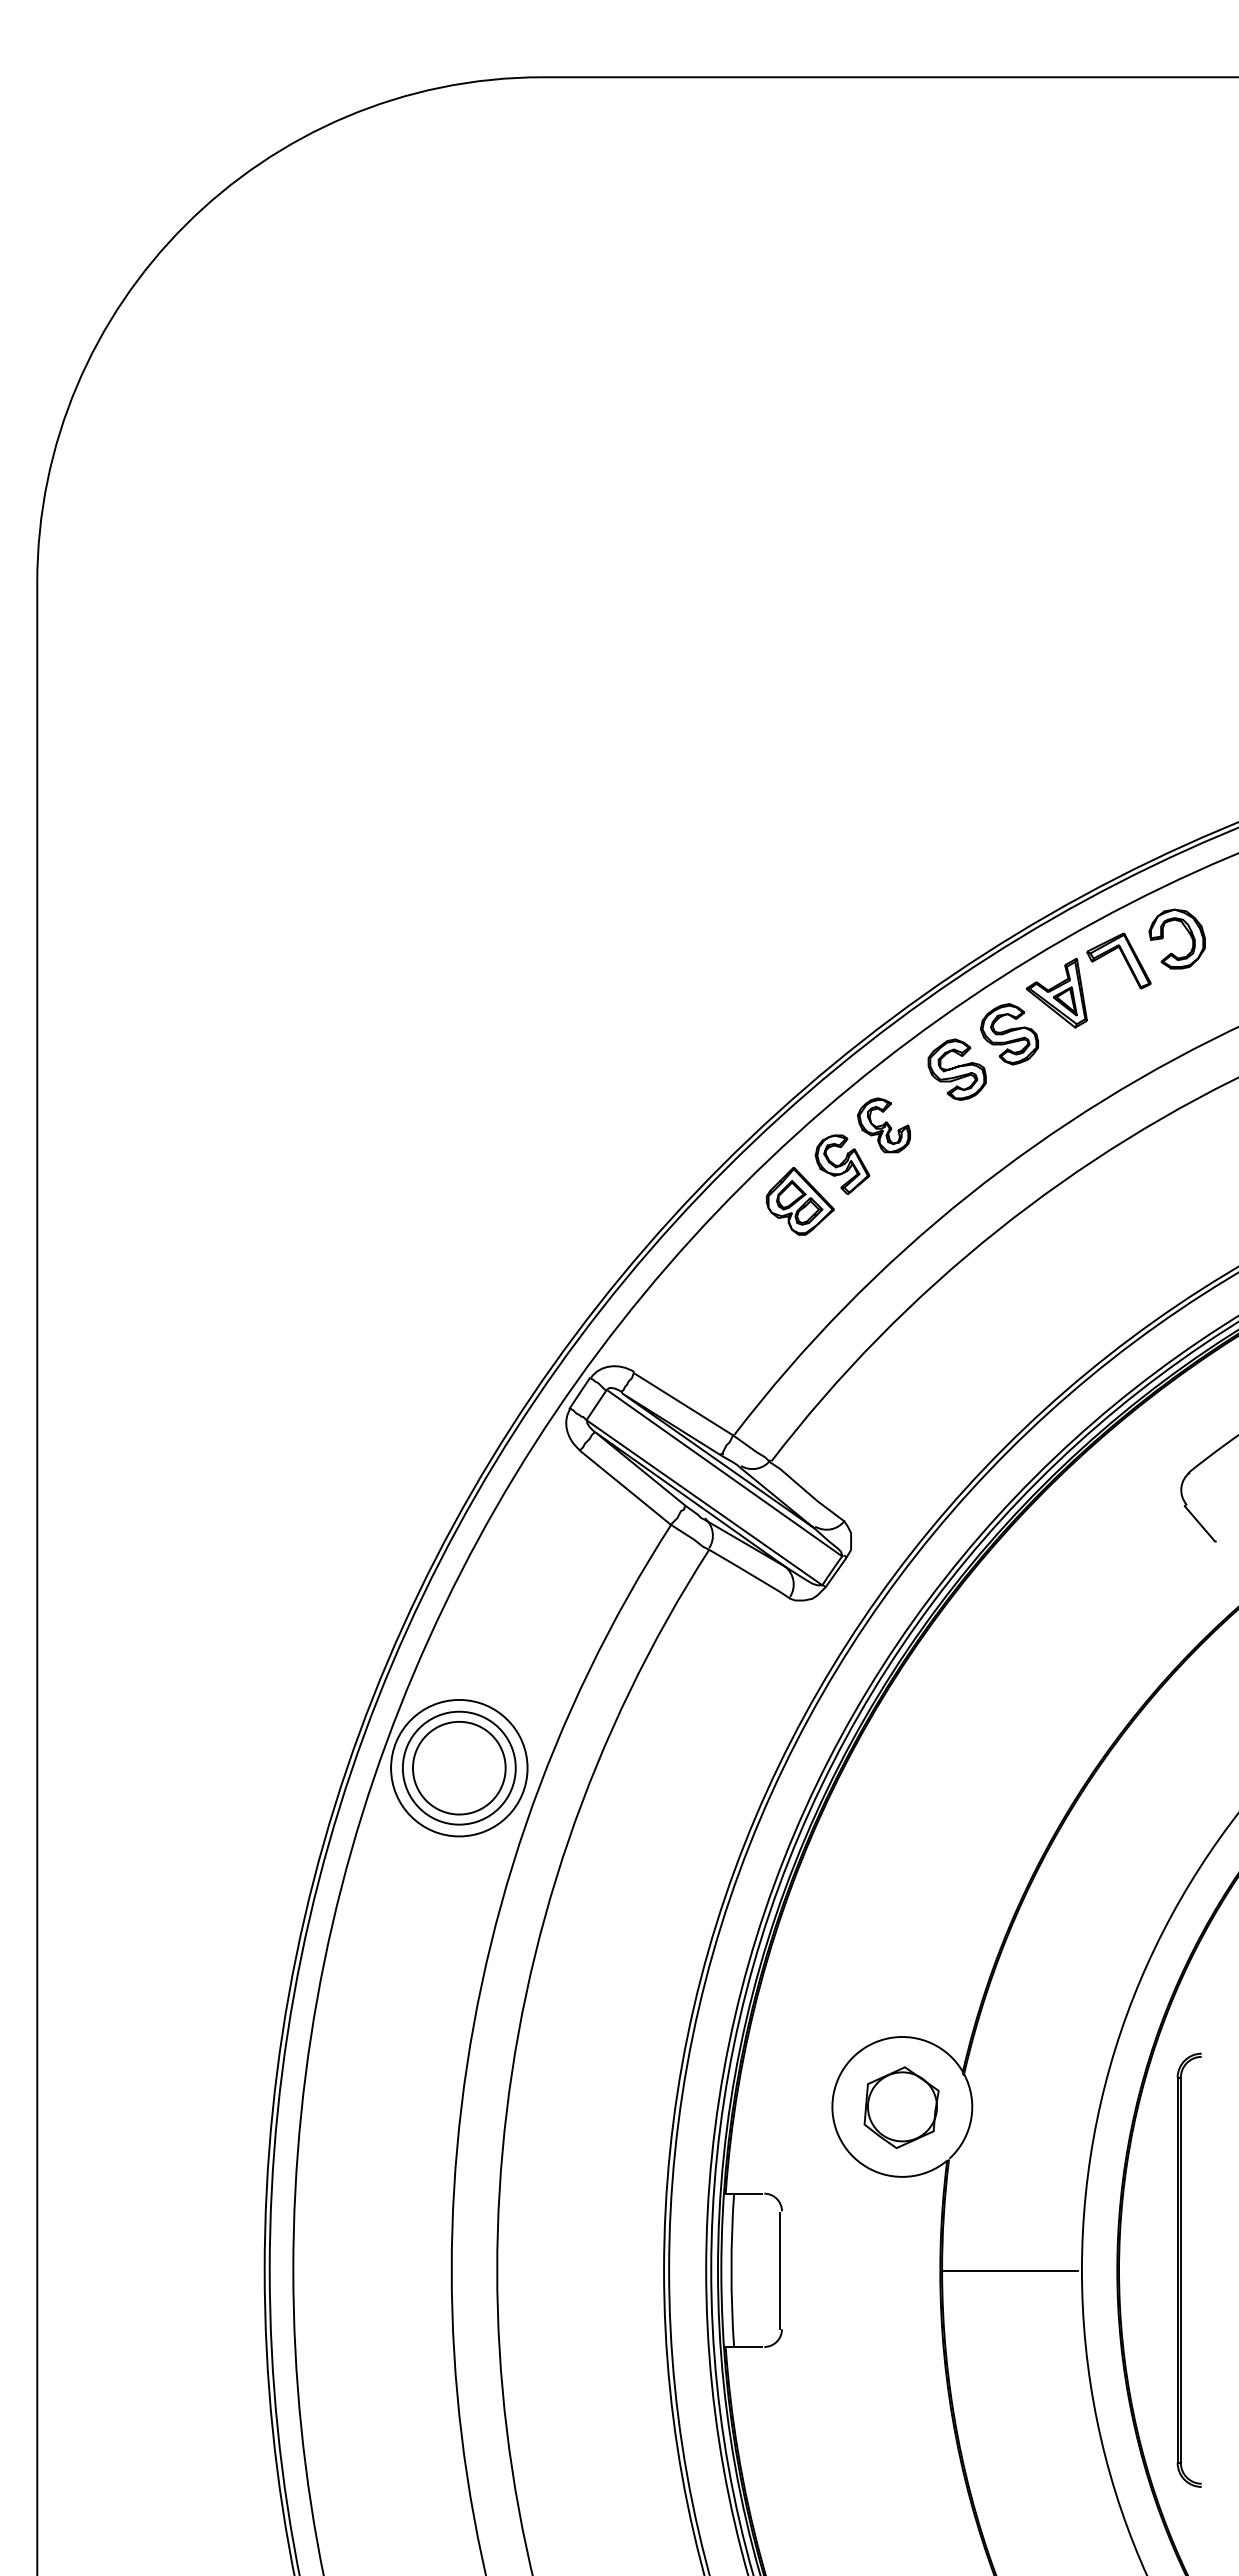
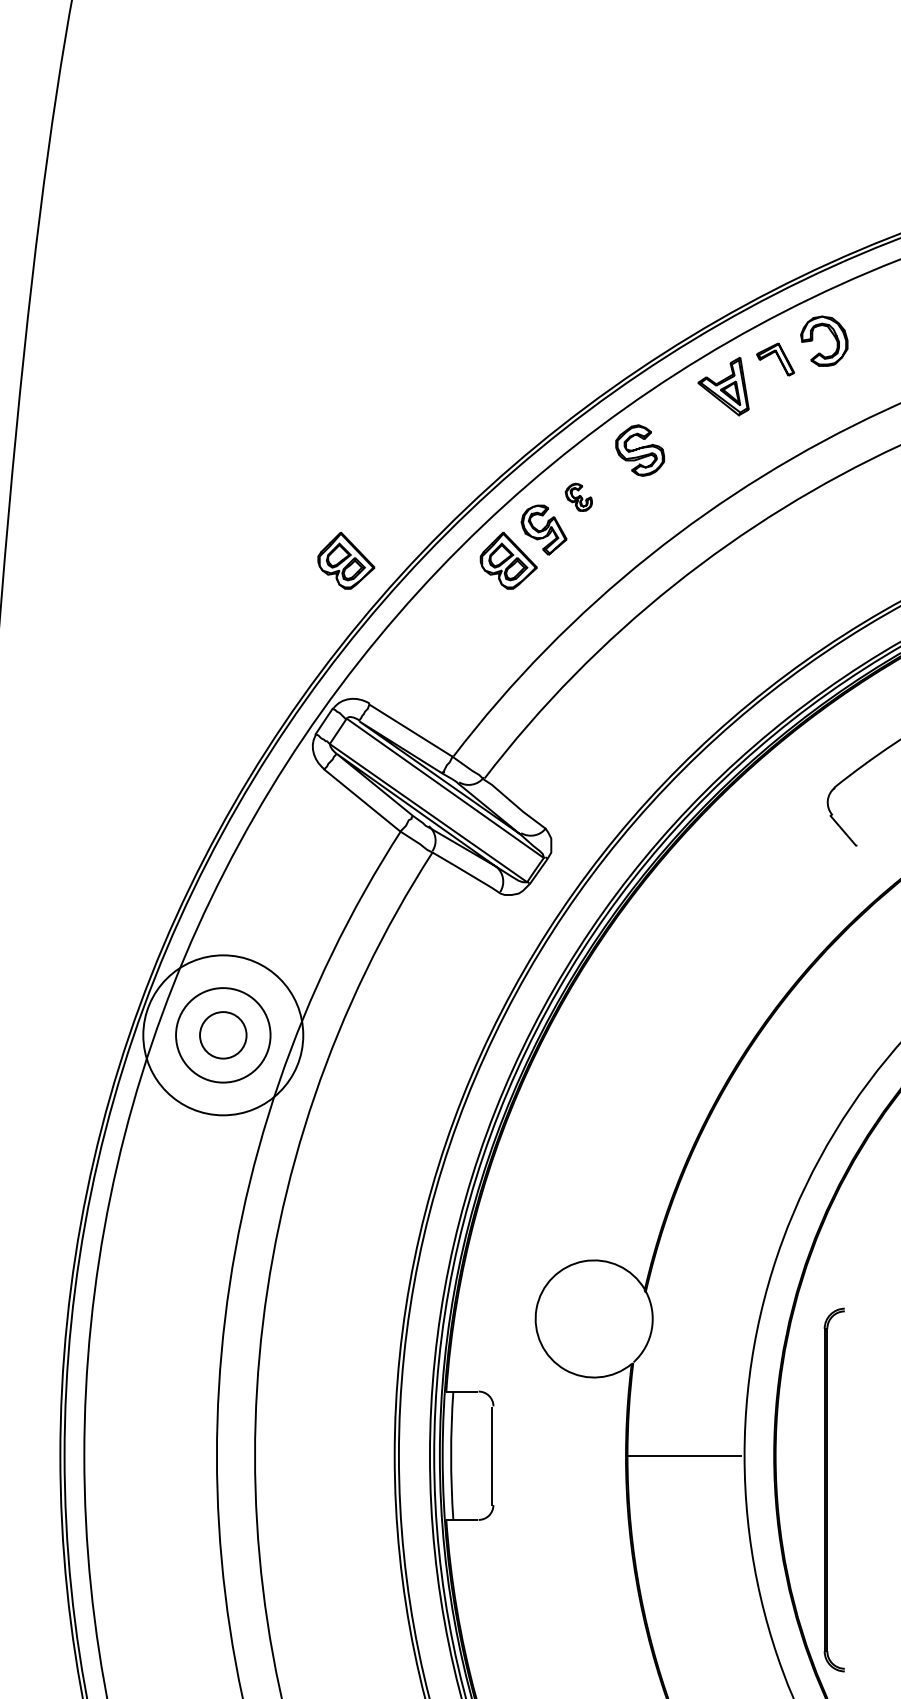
part: (1118, 960) -> (775, 359), size x0.7
part: (1009, 1034) -> (683, 421), removed
part: (883, 1125) -> (578, 497), size x0.6
part: (606, 1201) -> (346, 560), added
circle: (458, 1767) -> (222, 1034), size x0.6
circle: (459, 1767) -> (223, 1034), size x1.4
part: (901, 2107) -> (593, 1319), removed
part: (1181, 2269) -> (827, 1489), moved

